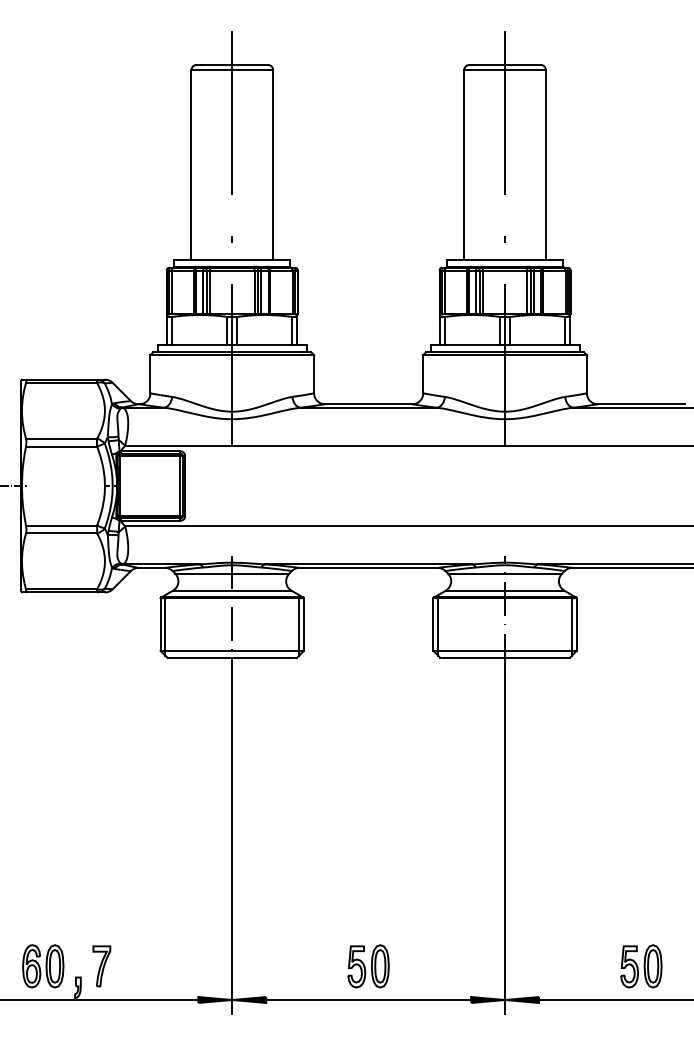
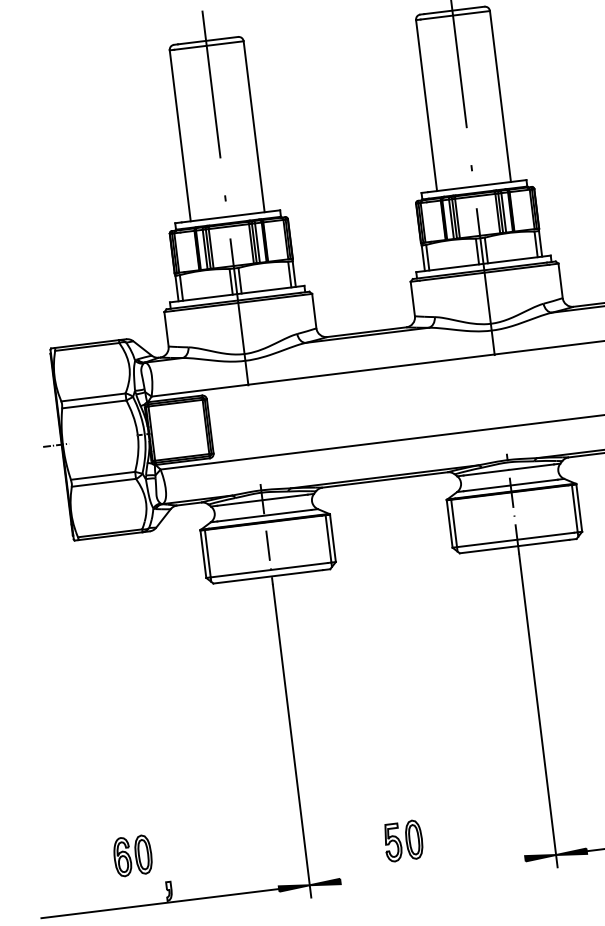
part: (43, 966) -> (133, 856), moved
part: (101, 966) -> (187, 869), removed
part: (368, 966) -> (403, 841), moved
line: (368, 1000) -> (432, 870), removed

